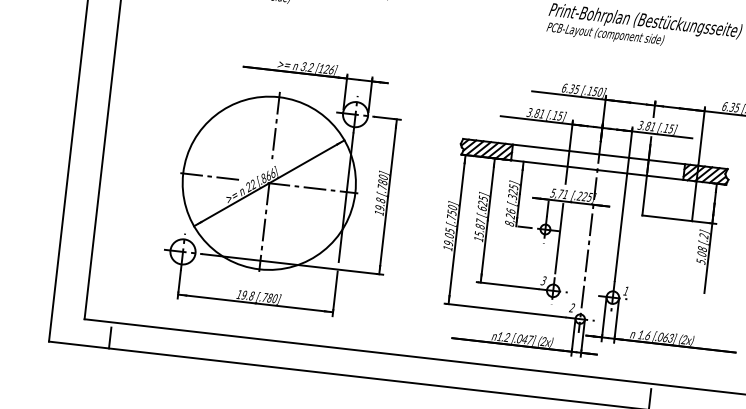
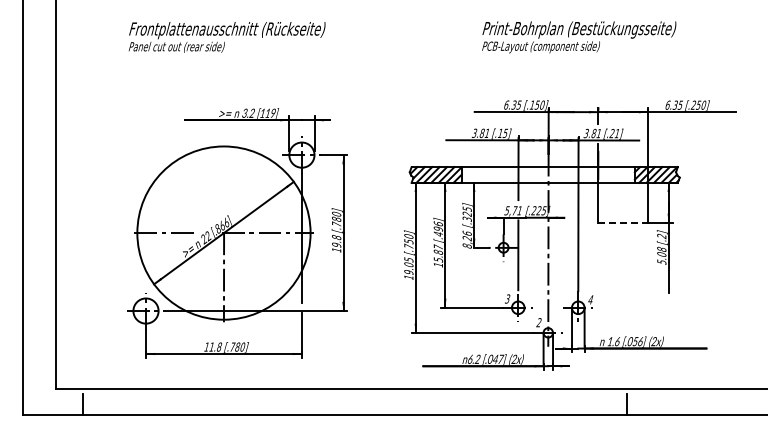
text: (328, 68) -> (269, 112), [126] -> [119]
line: (276, 125) -> (224, 174), removed
text: (668, 128) -> (614, 133), [.15] -> [.21]
text: (482, 203) -> (438, 228), [.625] -> [.496]
line: (667, 217) -> (623, 222), solid -> dashed
text: (625, 290) -> (590, 299), 1 -> 4
text: (244, 294) -> (211, 346), 19.8 -> 11.8
text: (499, 336) -> (470, 359), 1.2 -> 6.2
text: (667, 337) -> (637, 341), [.063] -> [.056]

